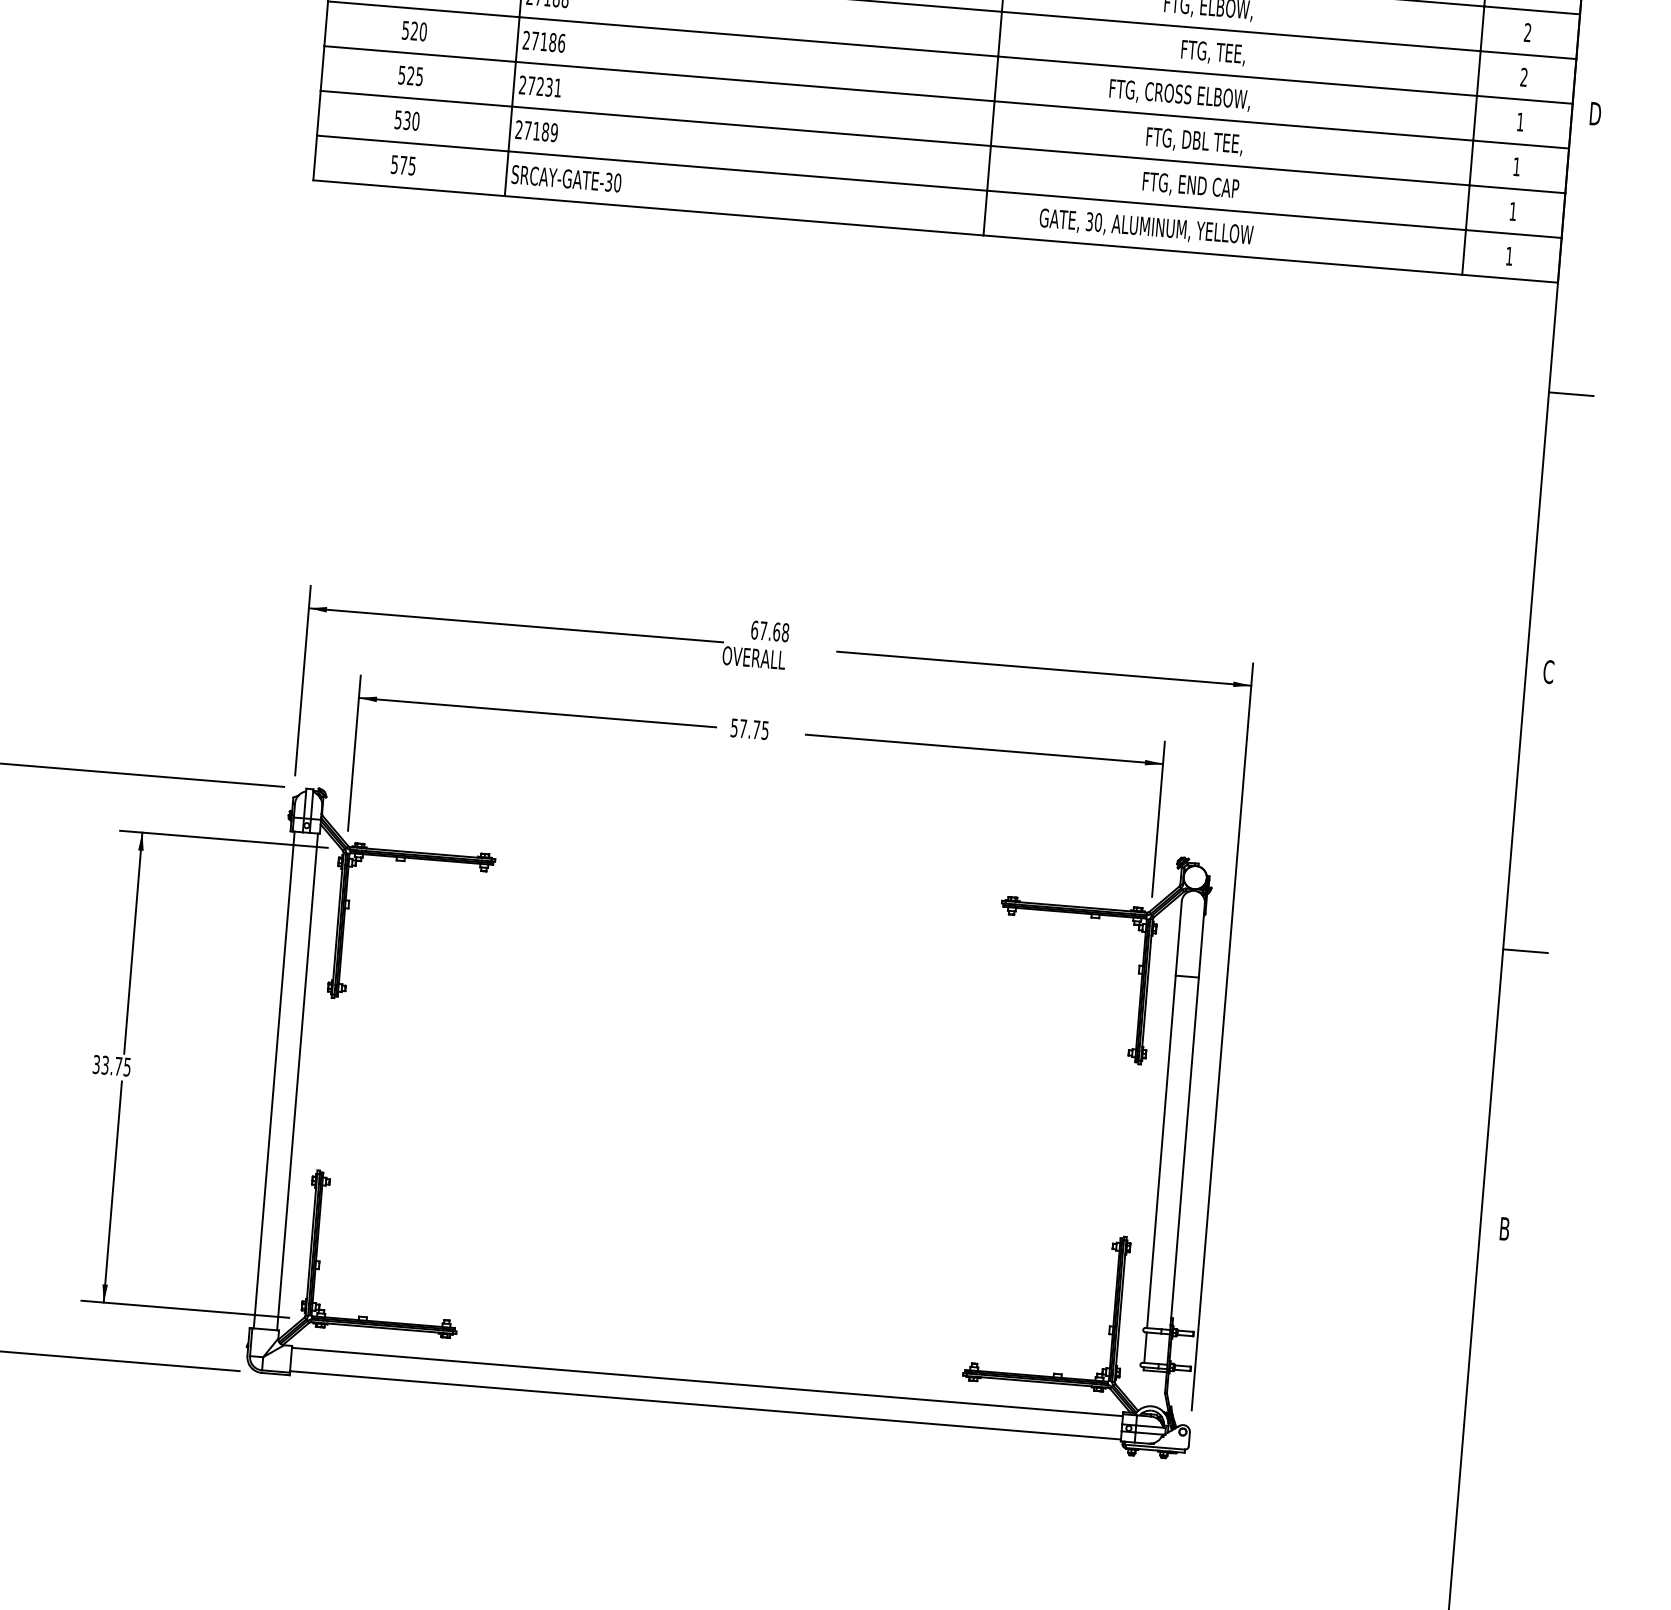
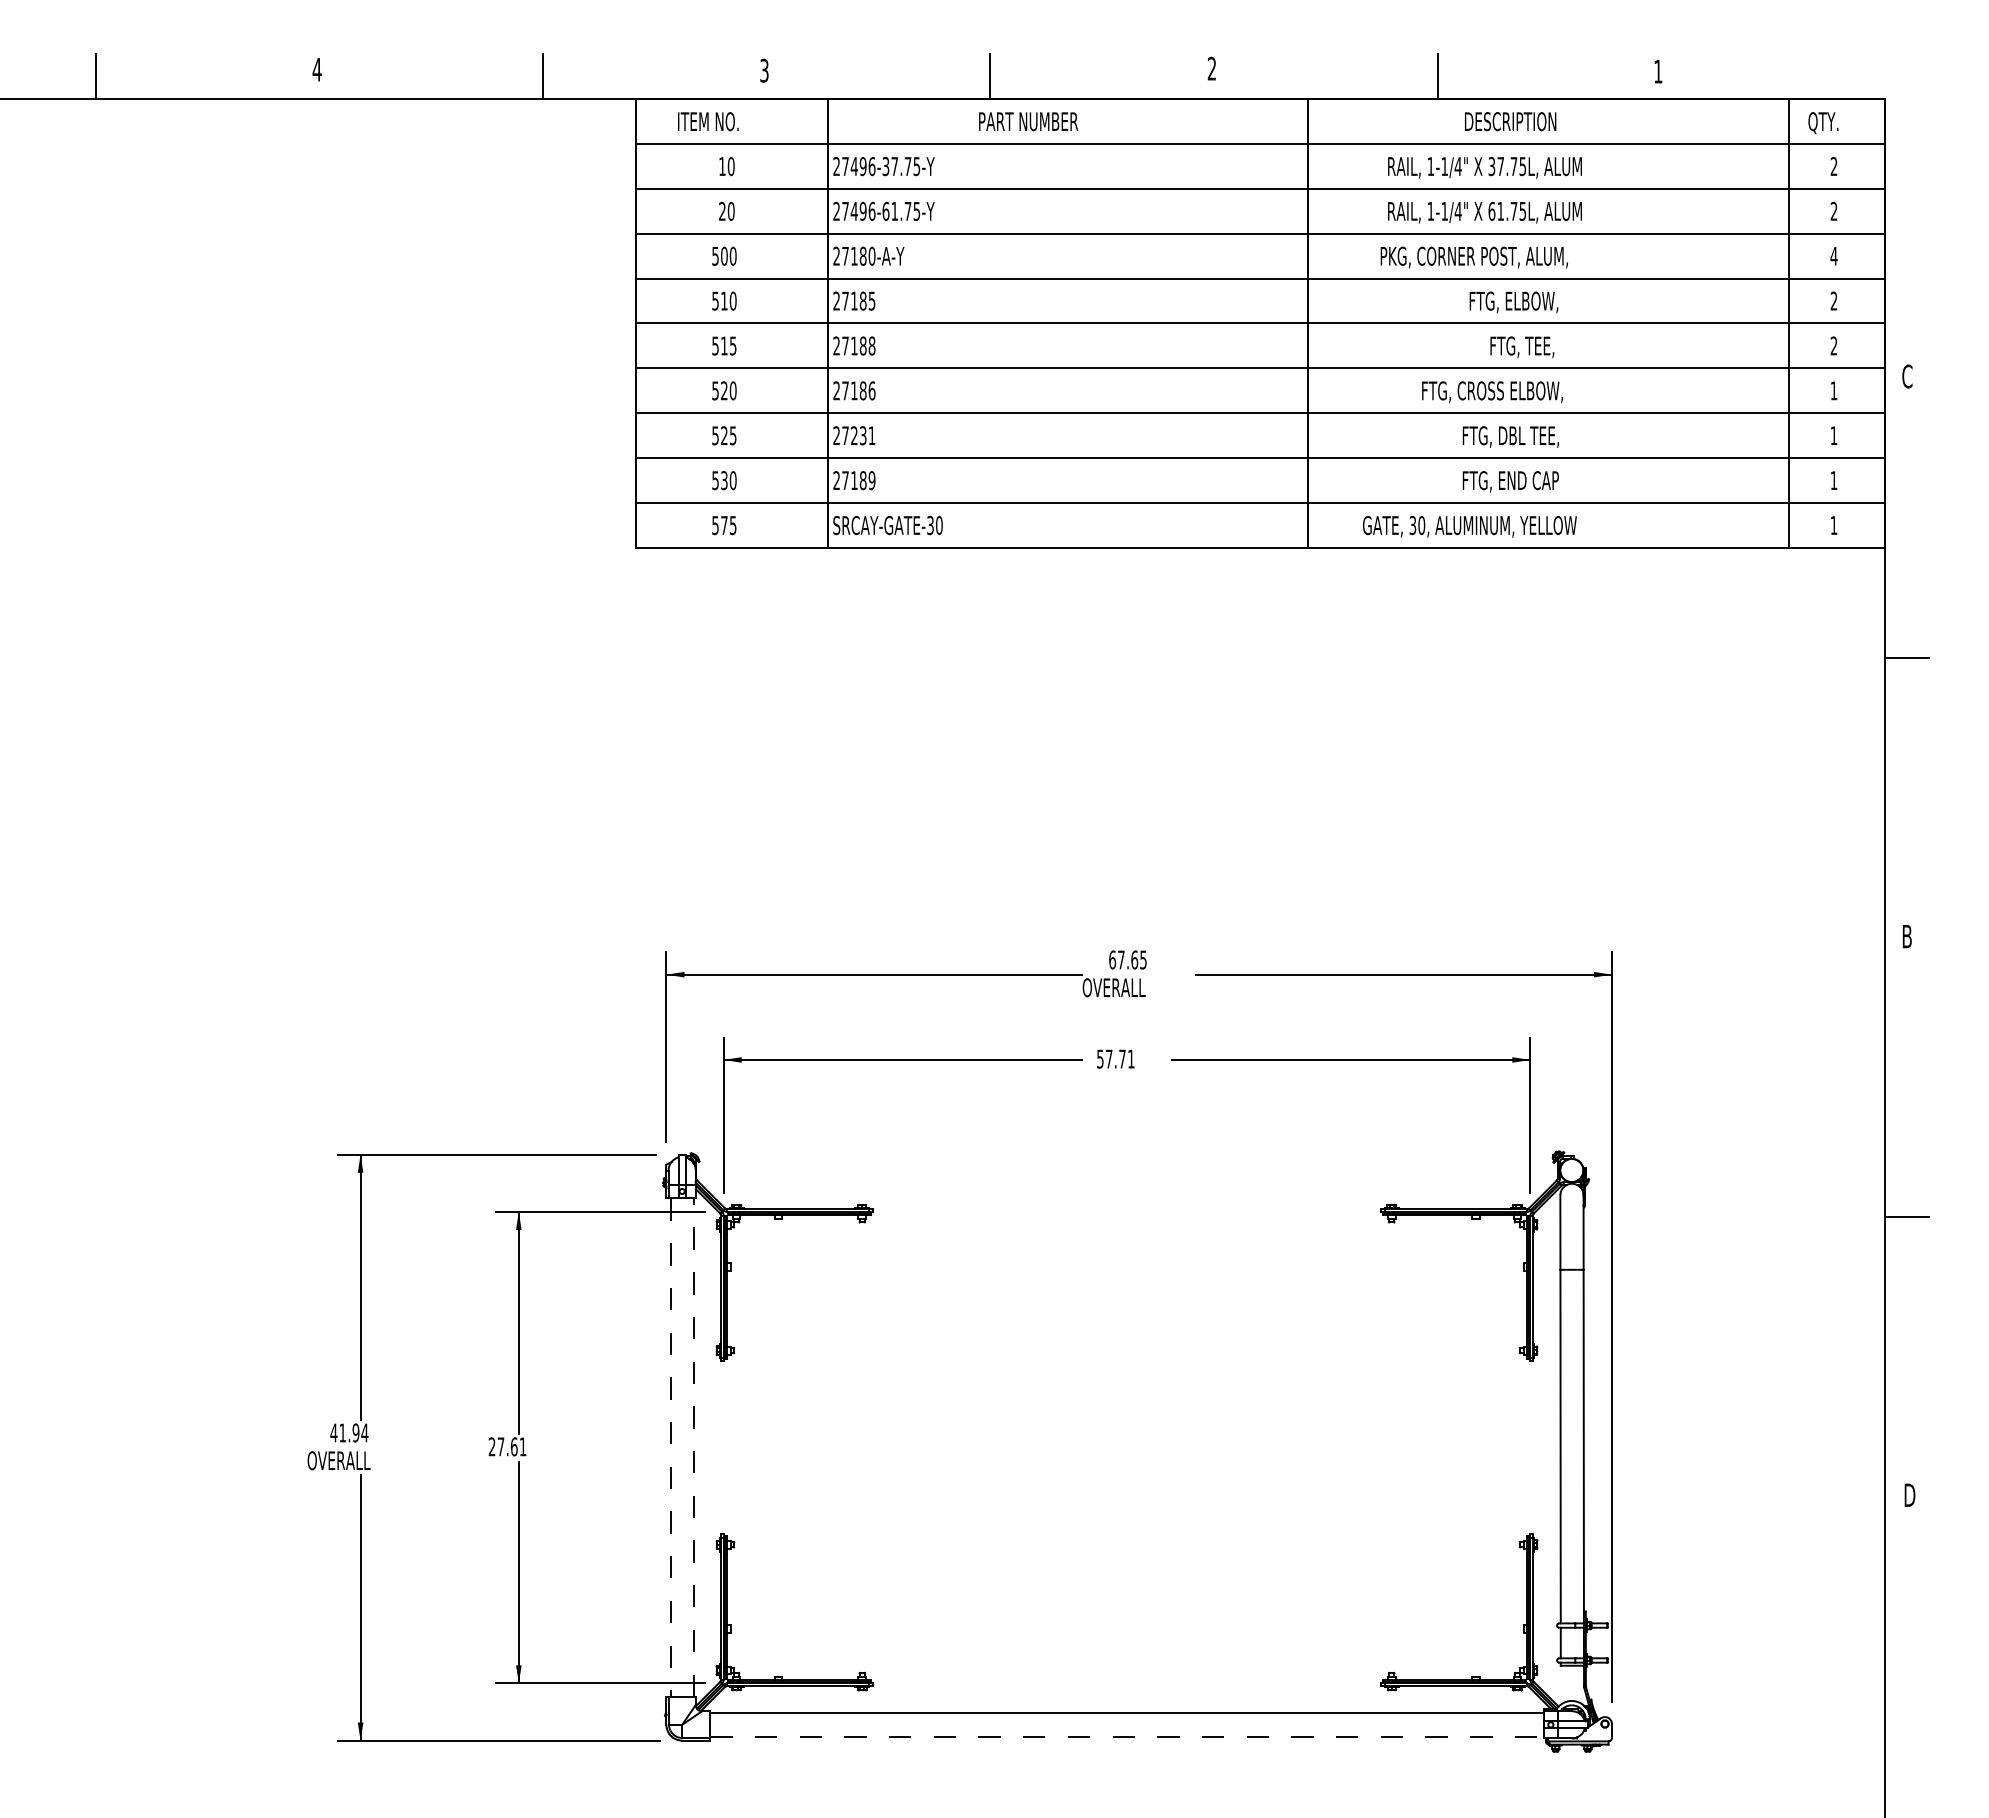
text: (1594, 113) -> (1907, 376), D -> C
text: (785, 632) -> (1143, 959), 67.68 -> 67.65
text: (1548, 671) -> (1907, 936), C -> B
text: (765, 729) -> (1131, 1058), 57.75 -> 57.71
text: (111, 1065) -> (507, 1446), 33.75 -> 27.61
line: (274, 1080) -> (670, 1448), solid -> dashed
line: (297, 1081) -> (693, 1447), solid -> dashed
text: (1506, 1229) -> (1910, 1495), B -> D
line: (706, 1405) -> (1127, 1736), solid -> dashed

